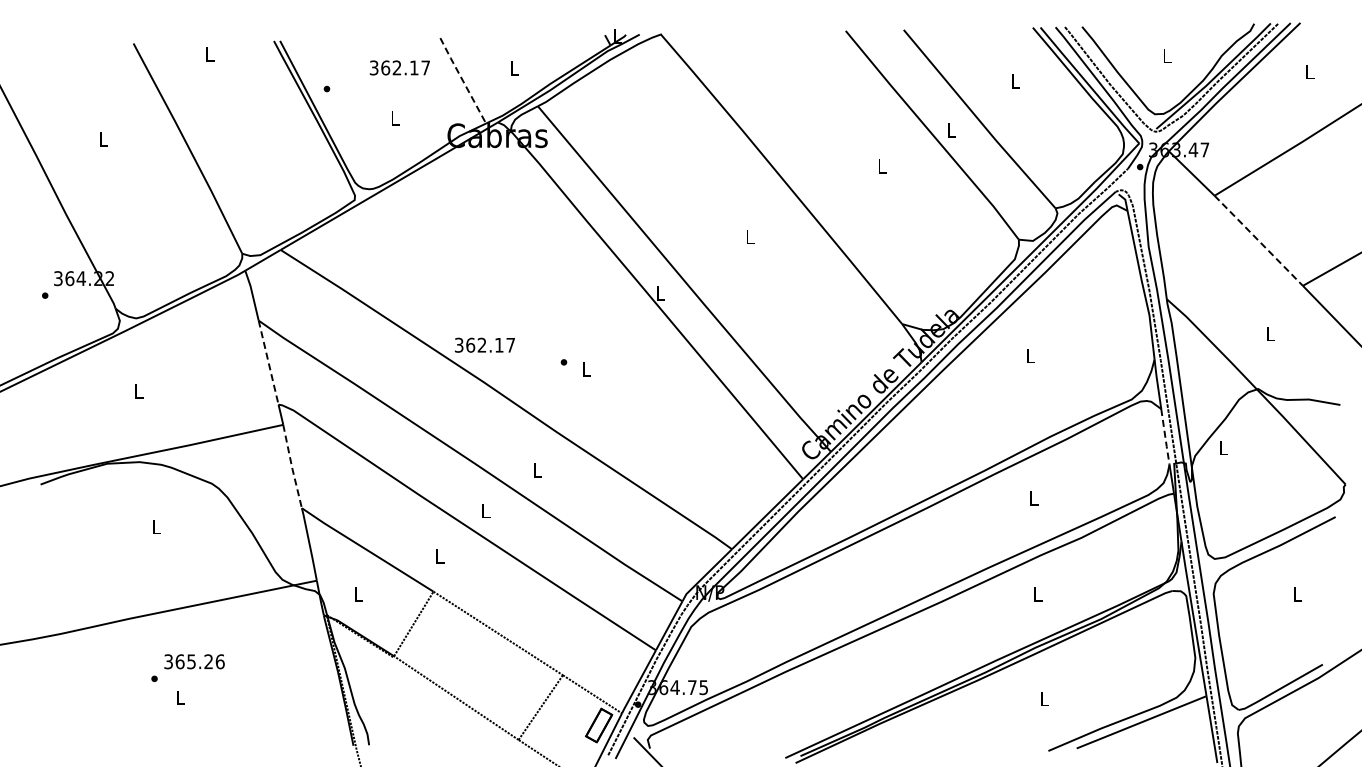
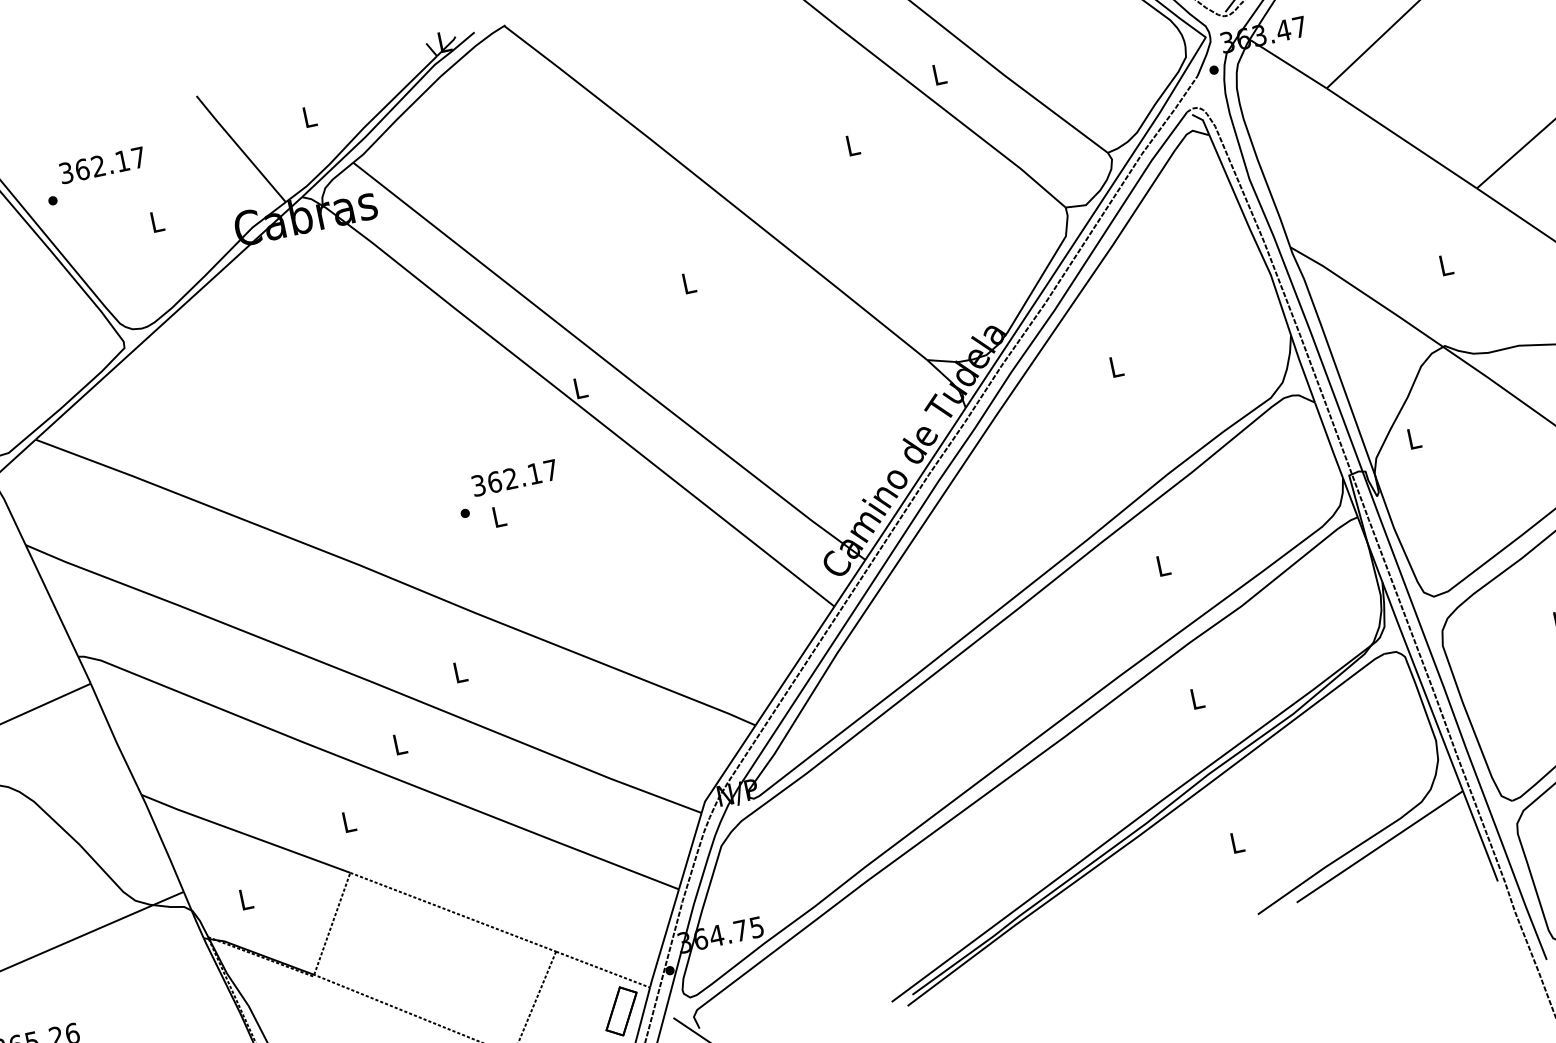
text: (399, 67) -> (101, 164), moved
line: (463, 80) -> (241, 148), dashed -> solid
line: (1259, 241) -> (1403, 139), dashed -> solid
text: (484, 344) -> (513, 477), moved
line: (268, 363) -> (52, 602), dashed -> solid
line: (1165, 437) -> (1329, 441), dashed -> solid
line: (292, 467) -> (116, 740), dashed -> solid

